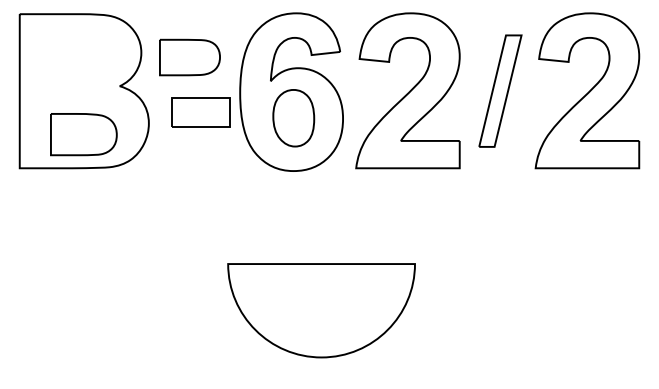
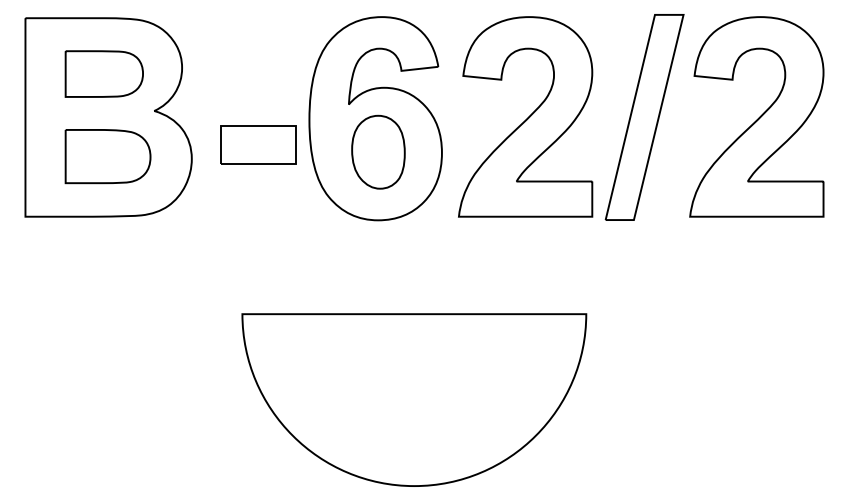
part: (189, 57) -> (103, 74), moved
part: (500, 90) -> (644, 116), size x1.43
part: (83, 134) -> (107, 156), moved
part: (321, 310) -> (414, 399), size x1.43

